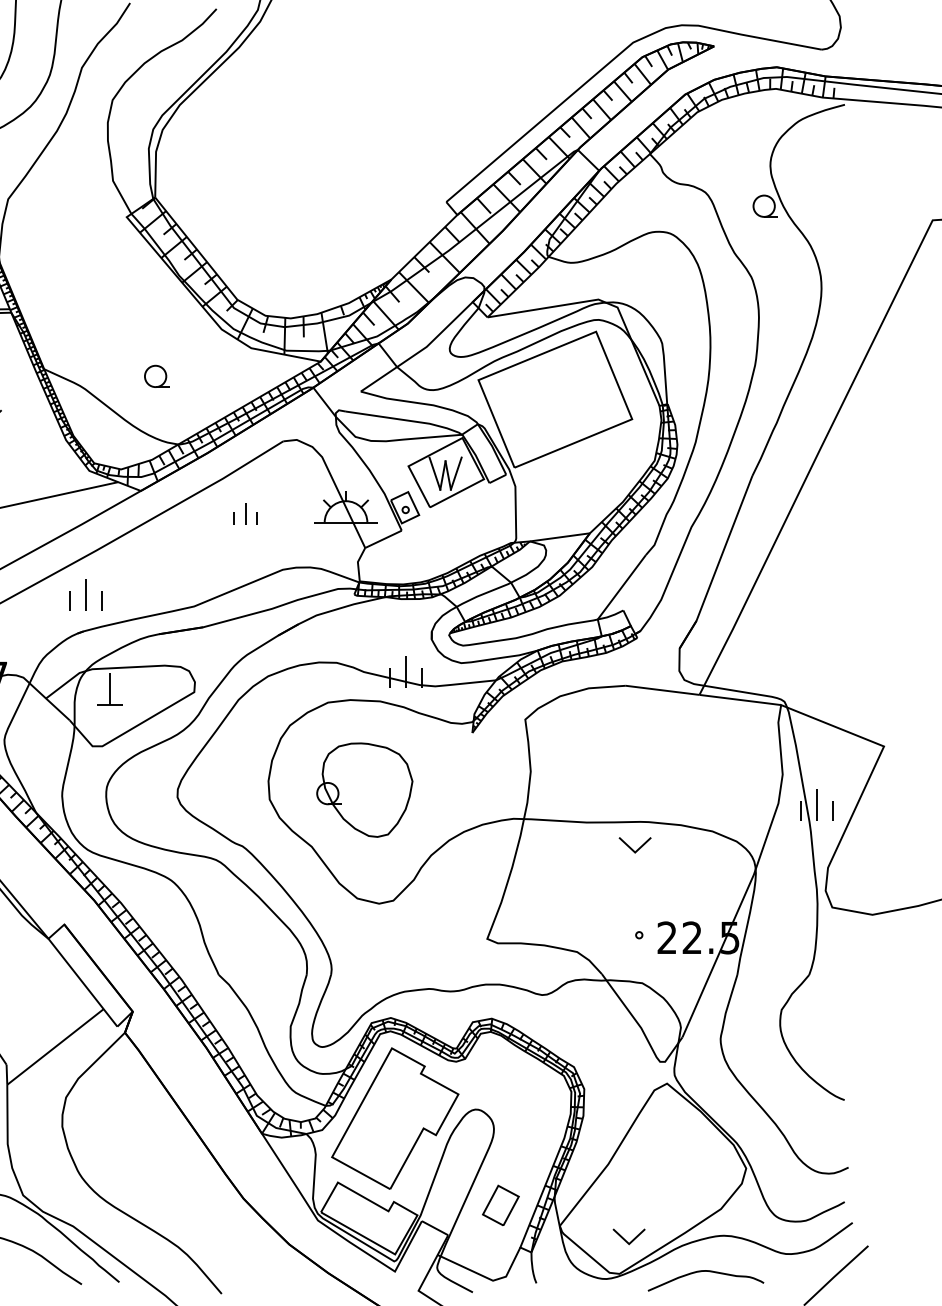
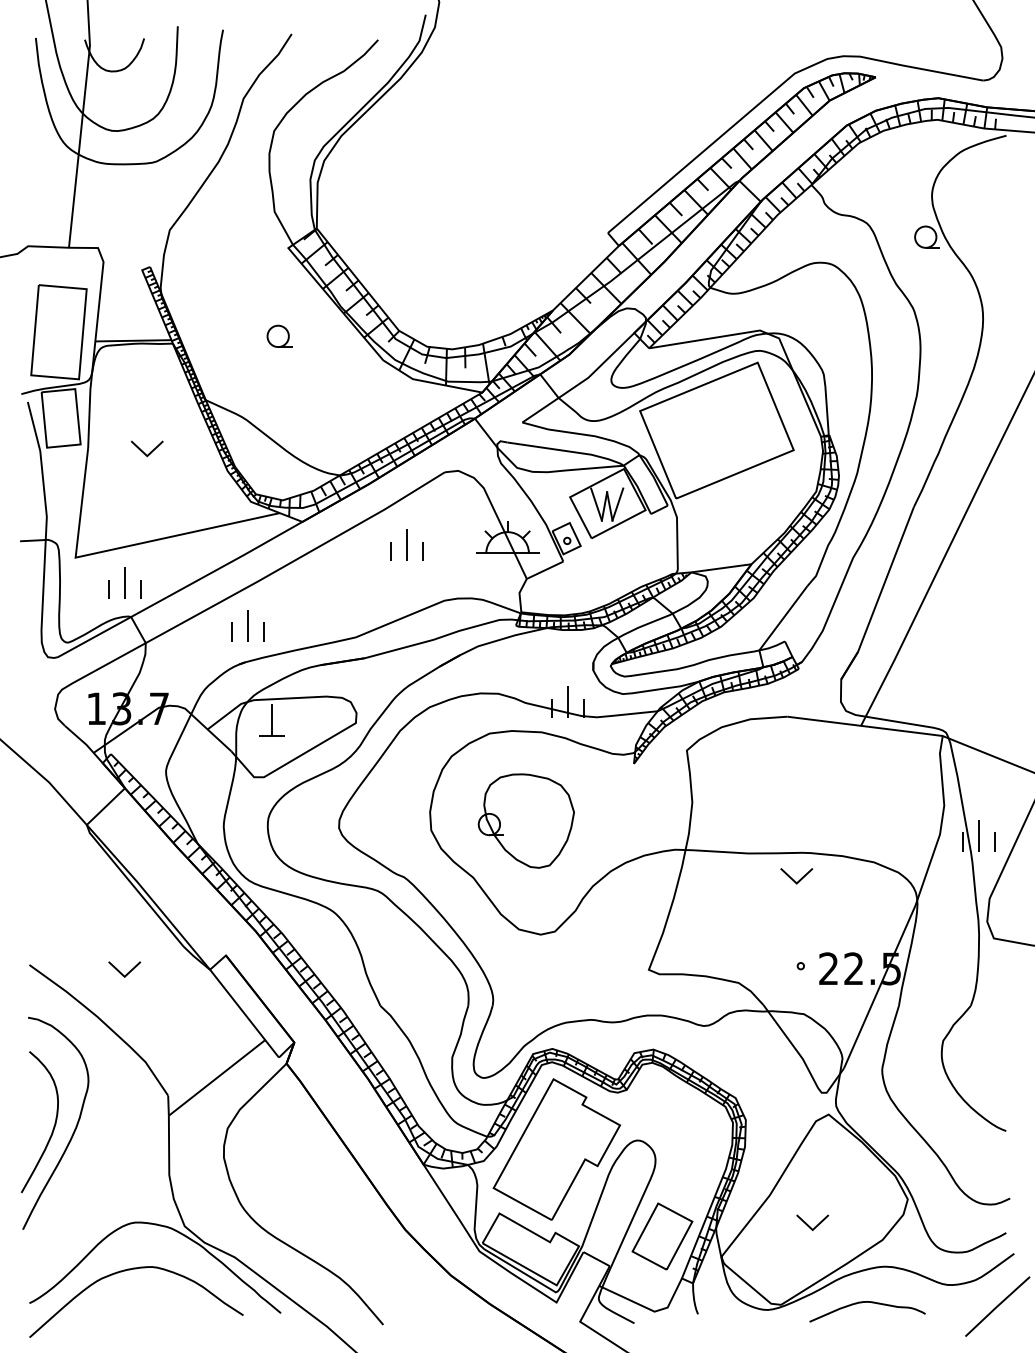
part: (156, 375) -> (279, 335), moved
part: (244, 513) -> (406, 544), size x1.43
part: (500, 1205) -> (662, 1236), size x1.67
part: (628, 1236) -> (812, 1222), moved

